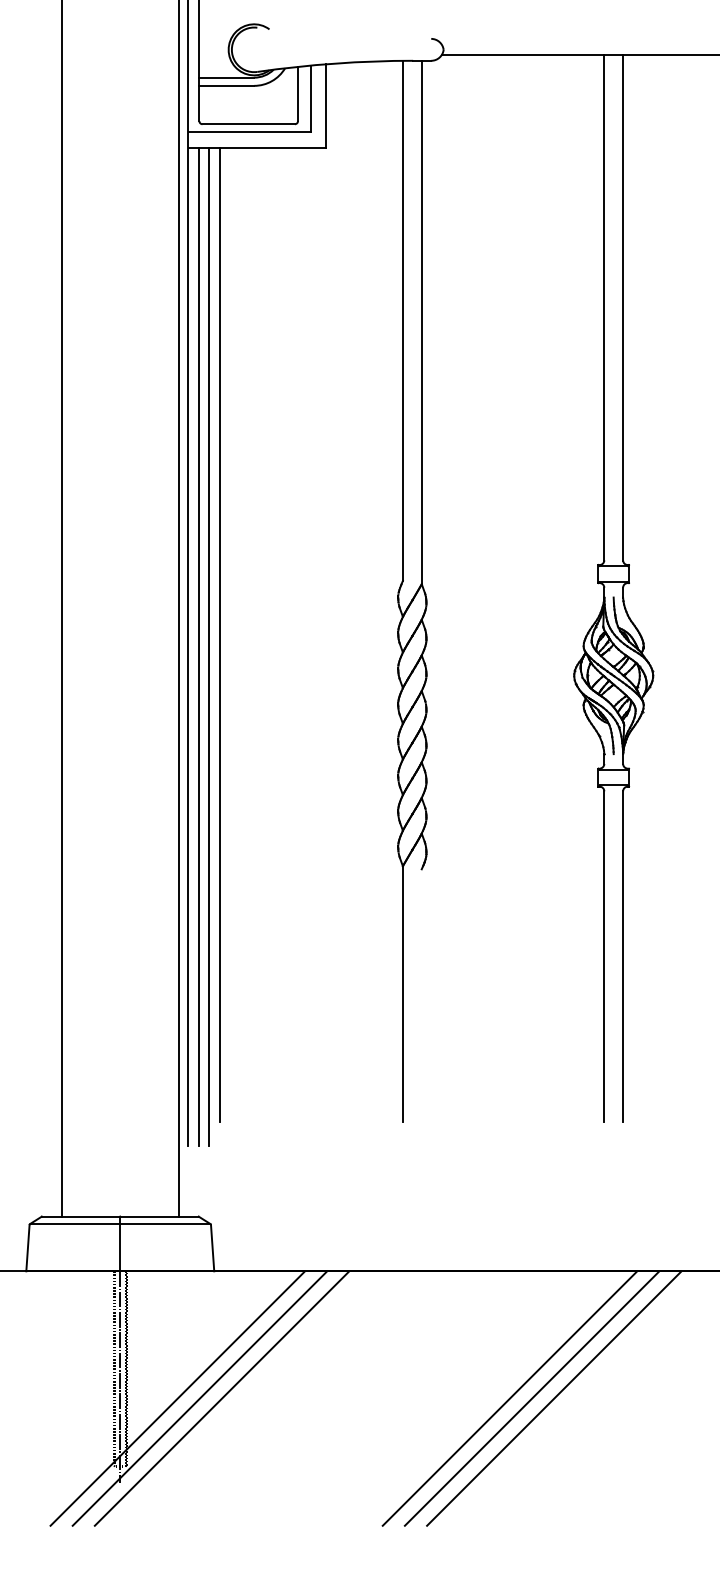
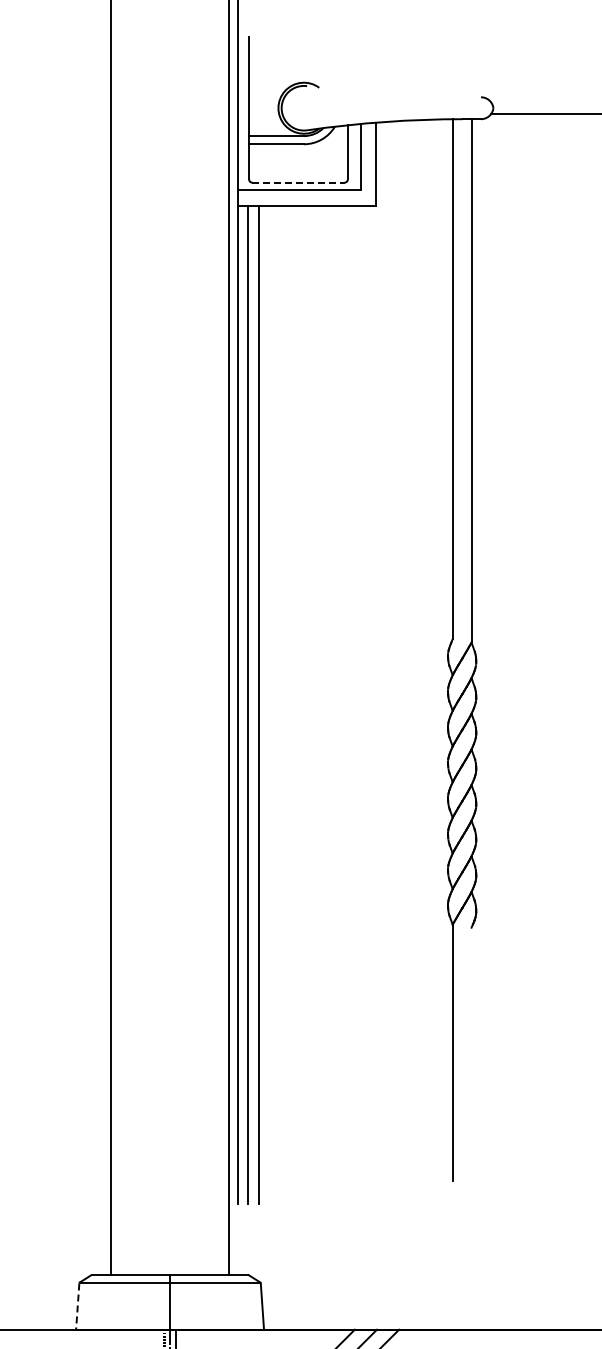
line: (249, 124) -> (299, 182), solid -> dashed
line: (219, 634) -> (269, 692), removed
line: (27, 1248) -> (77, 1306), solid -> dashed

